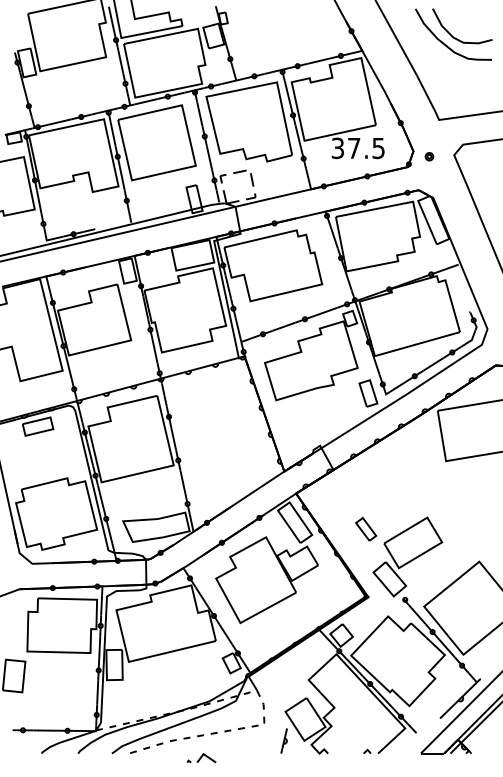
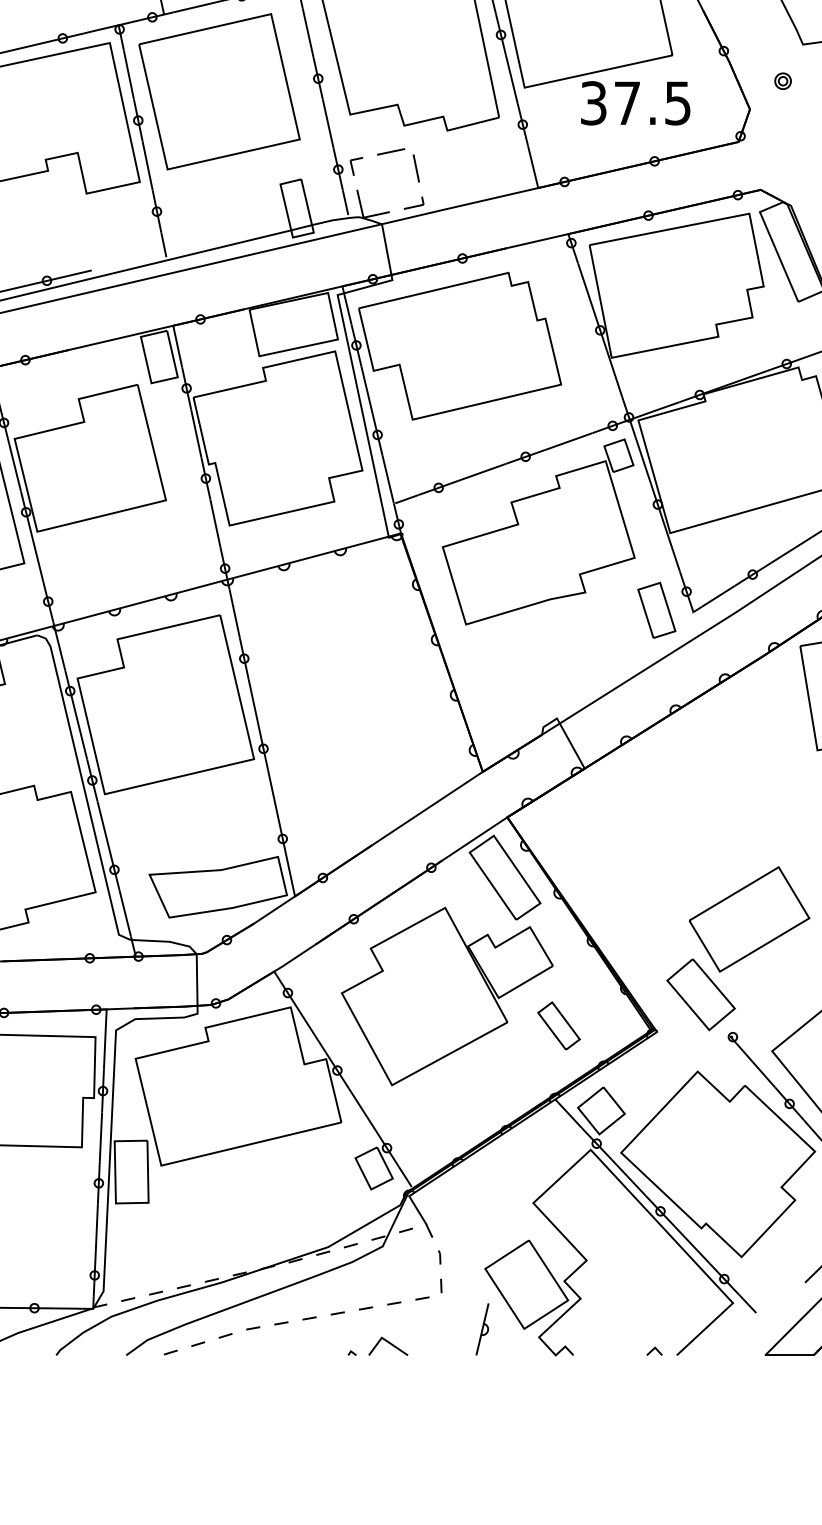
part: (429, 156) -> (783, 80), moved
part: (366, 529) -> (559, 1026), moved
part: (201, 758) -> (377, 1346), moved

